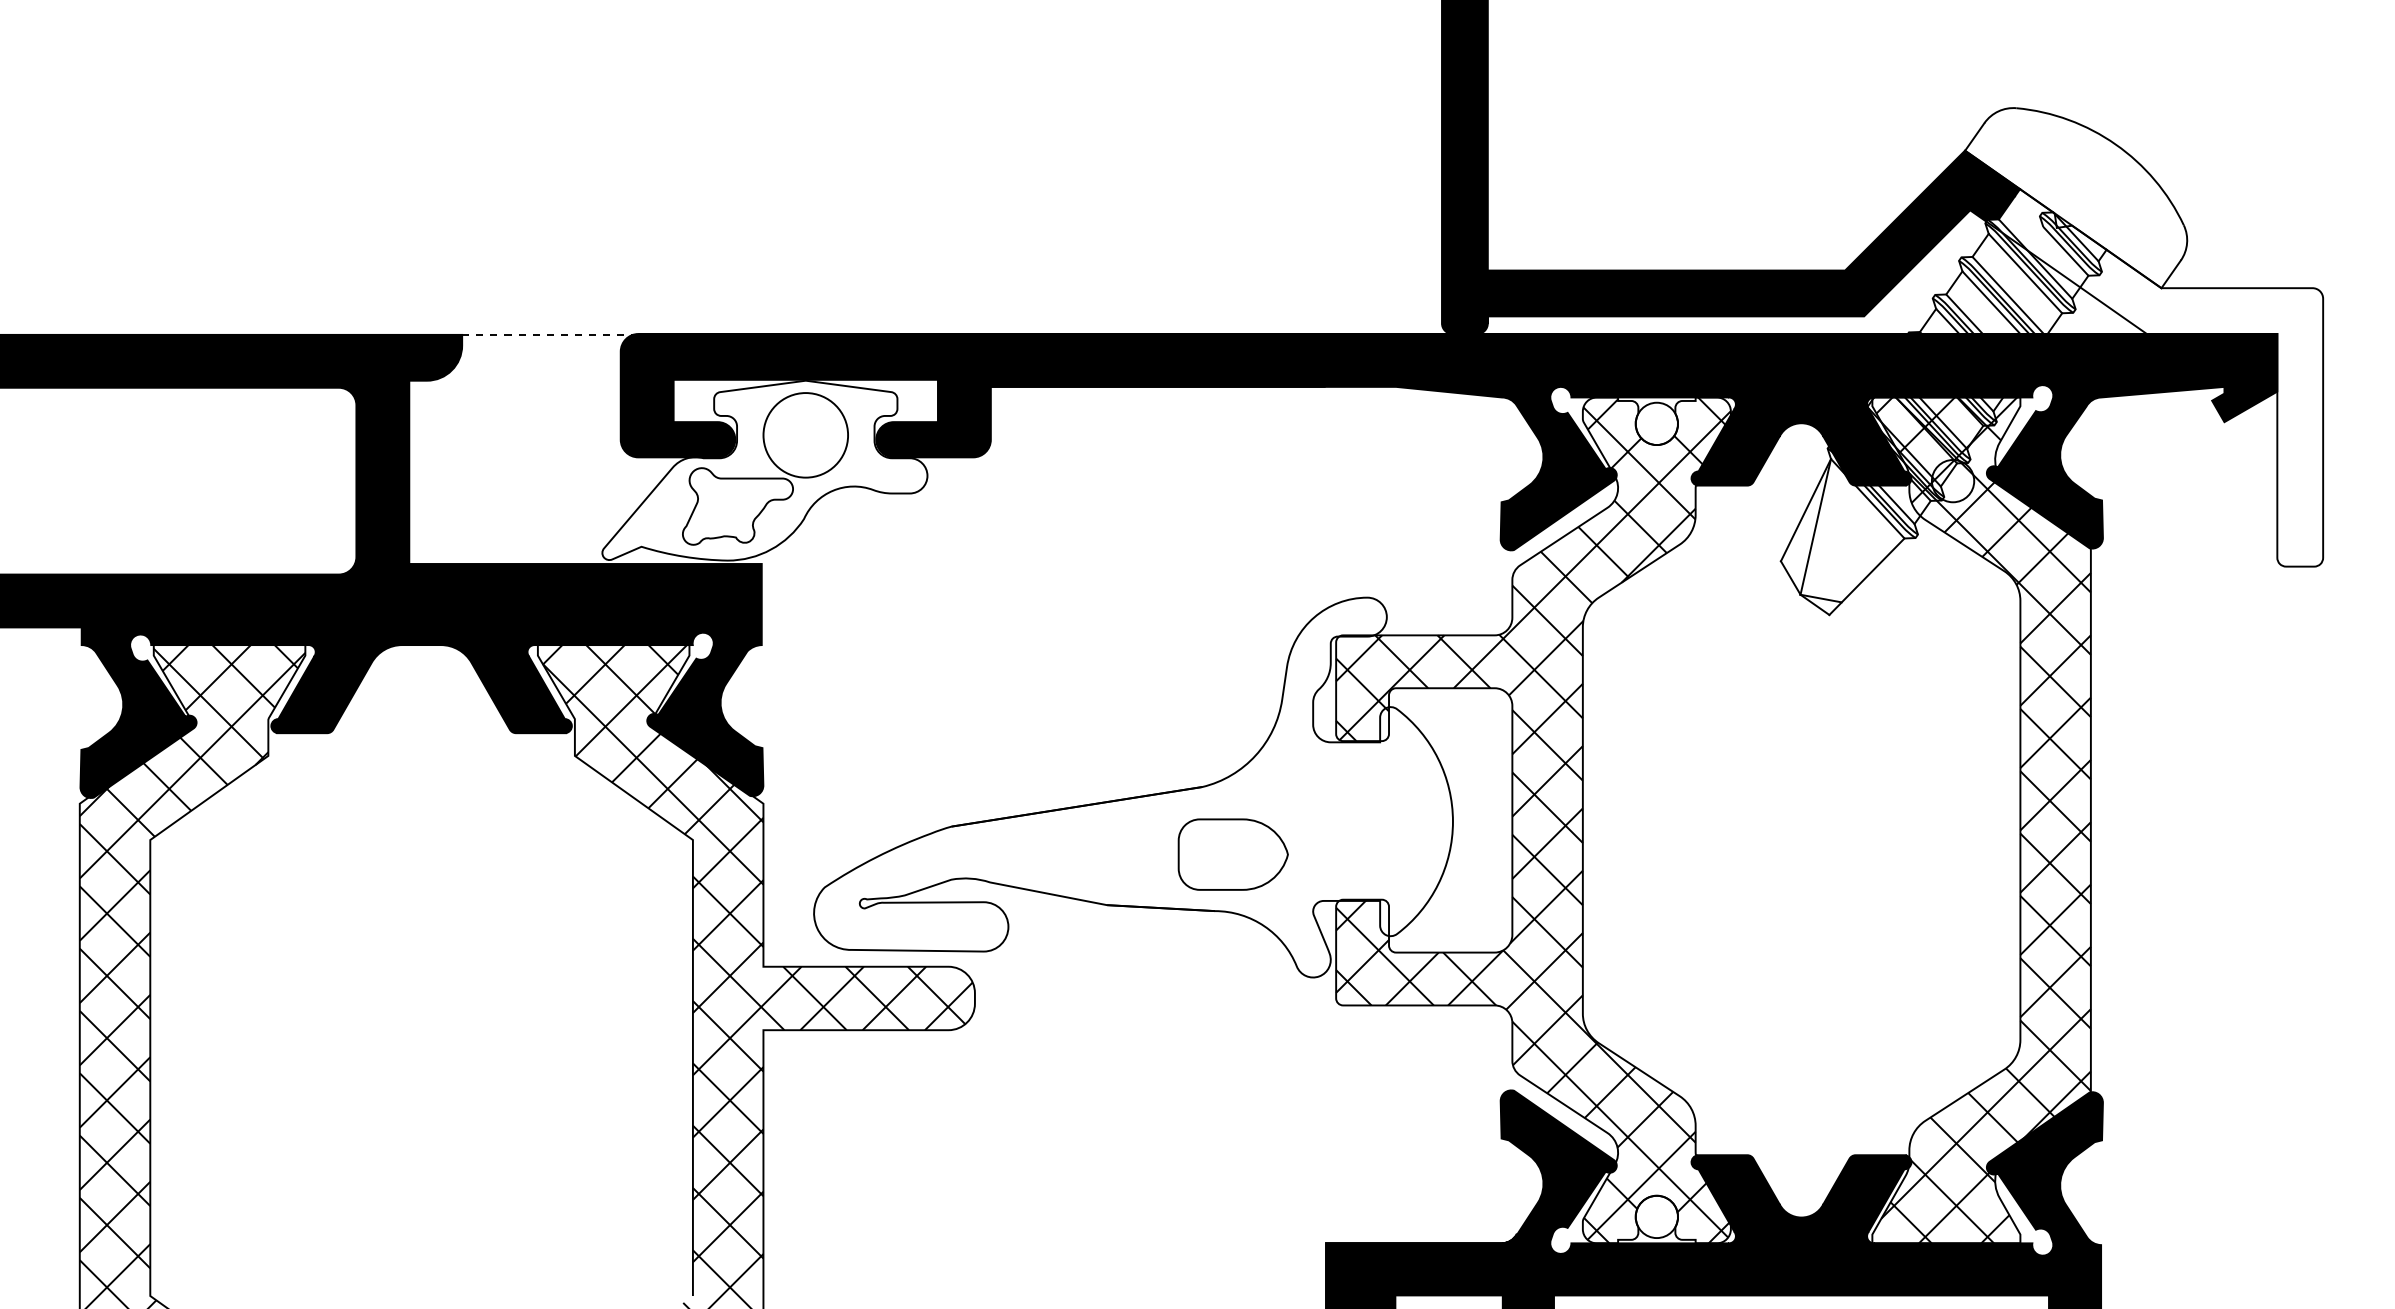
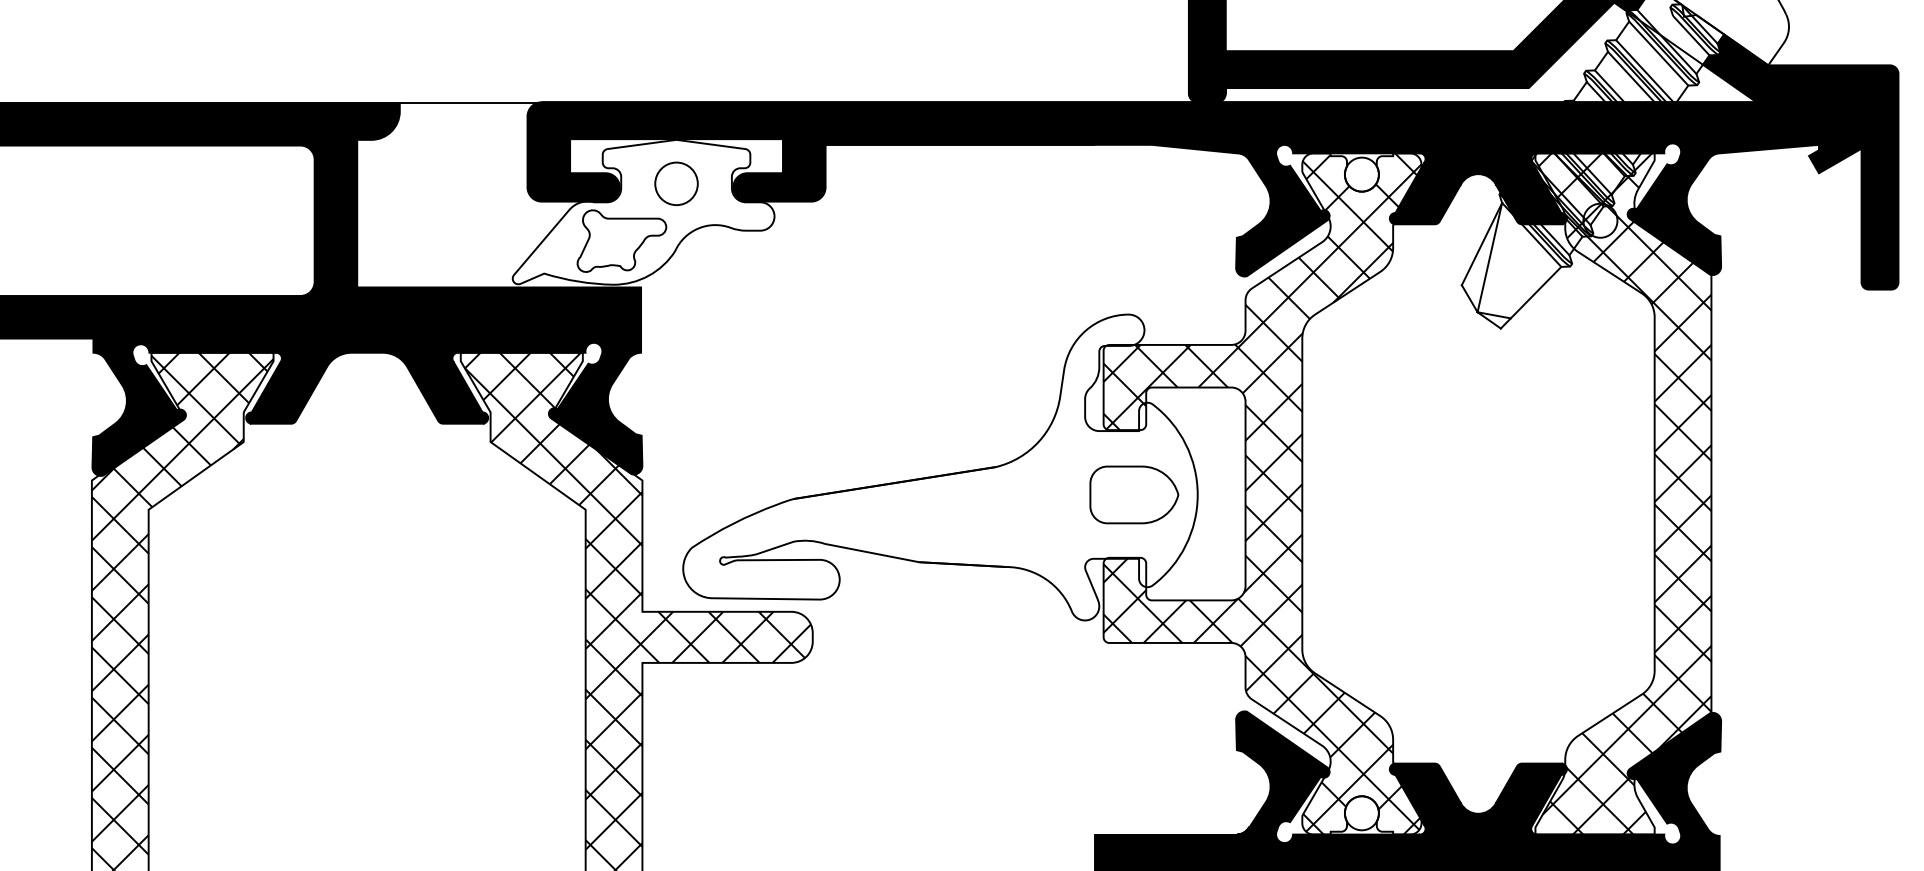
line: (550, 334) -> (470, 102), dashed -> solid
fill: (2201, 407) -> (1800, 161), added
circle: (805, 434) -> (676, 183), size x0.62
part: (1232, 854) -> (1133, 494), moved

